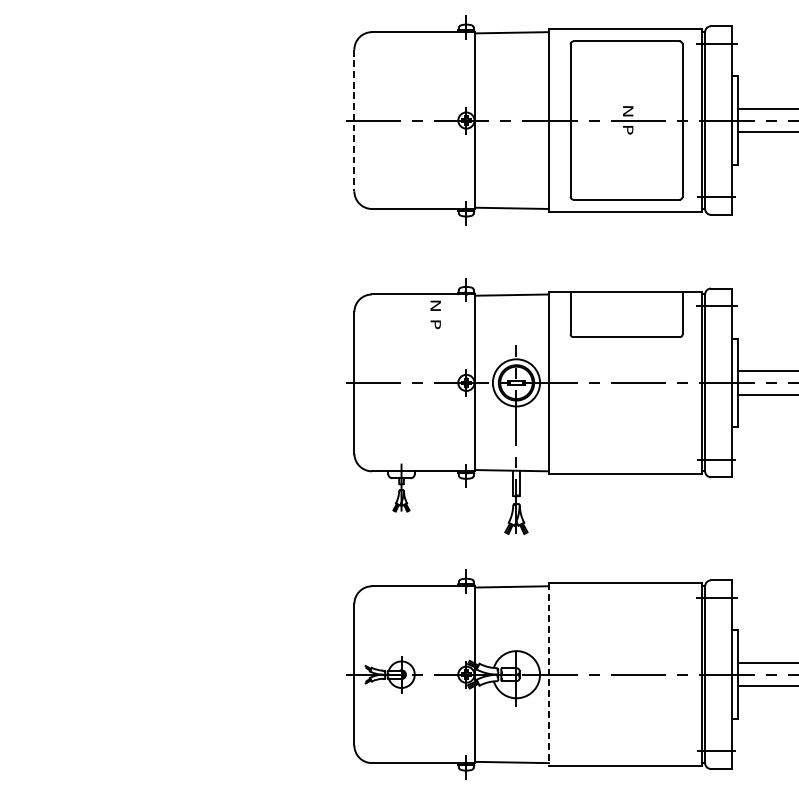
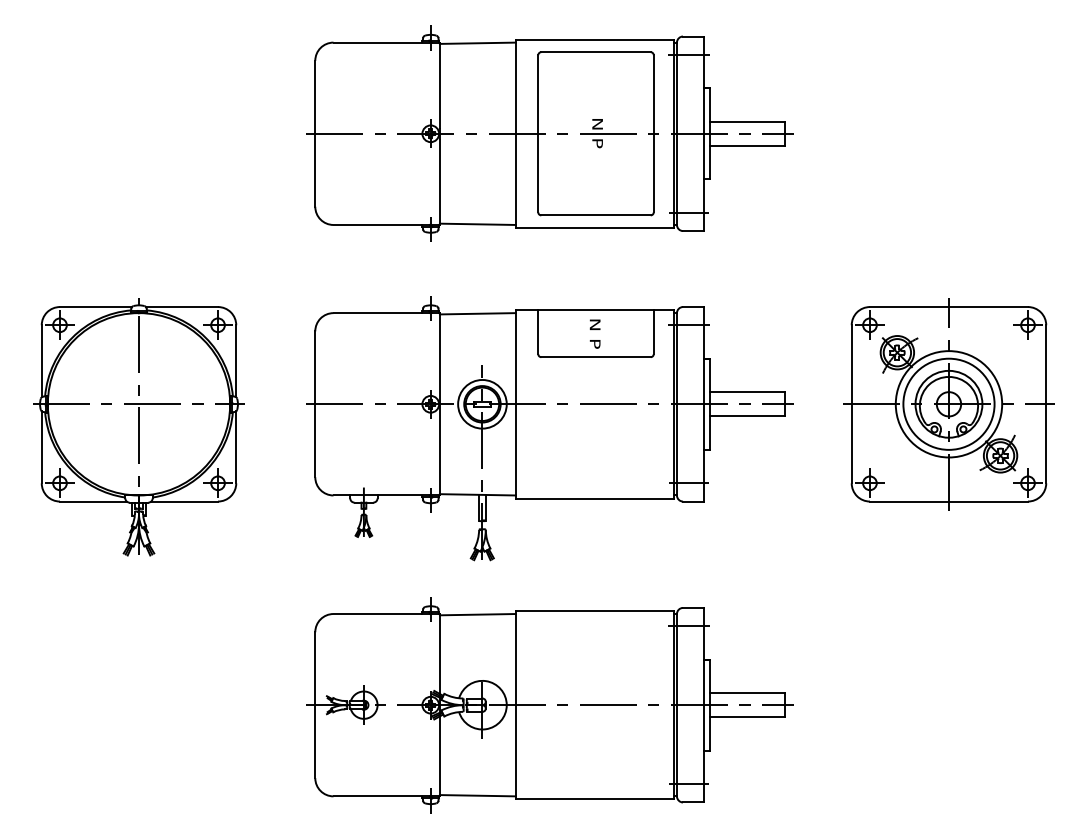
line: (354, 120) -> (315, 133), dashed -> solid
text: (435, 314) -> (594, 333), moved
part: (182, 405) -> (138, 427), added
line: (548, 675) -> (515, 705), dashed -> solid

